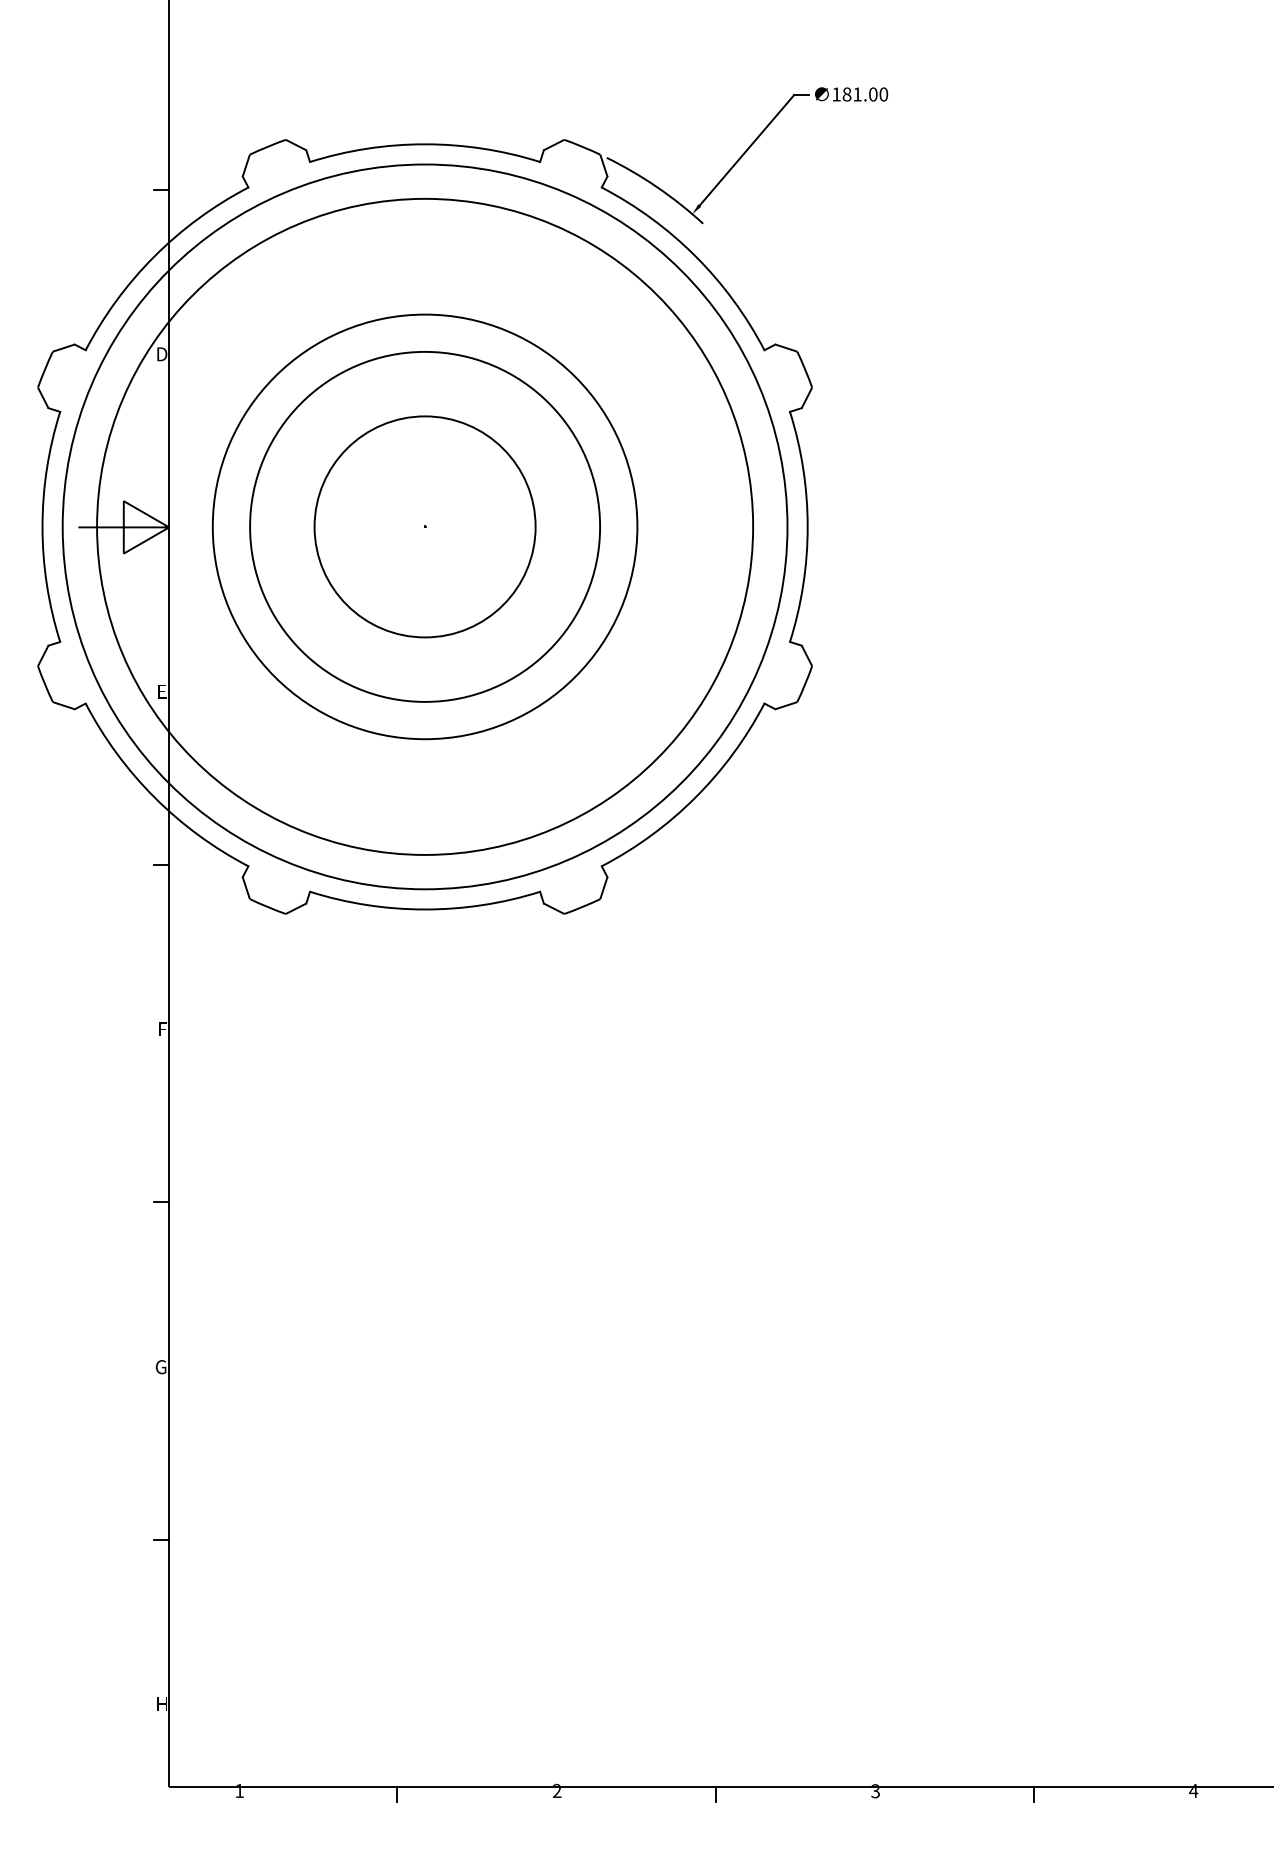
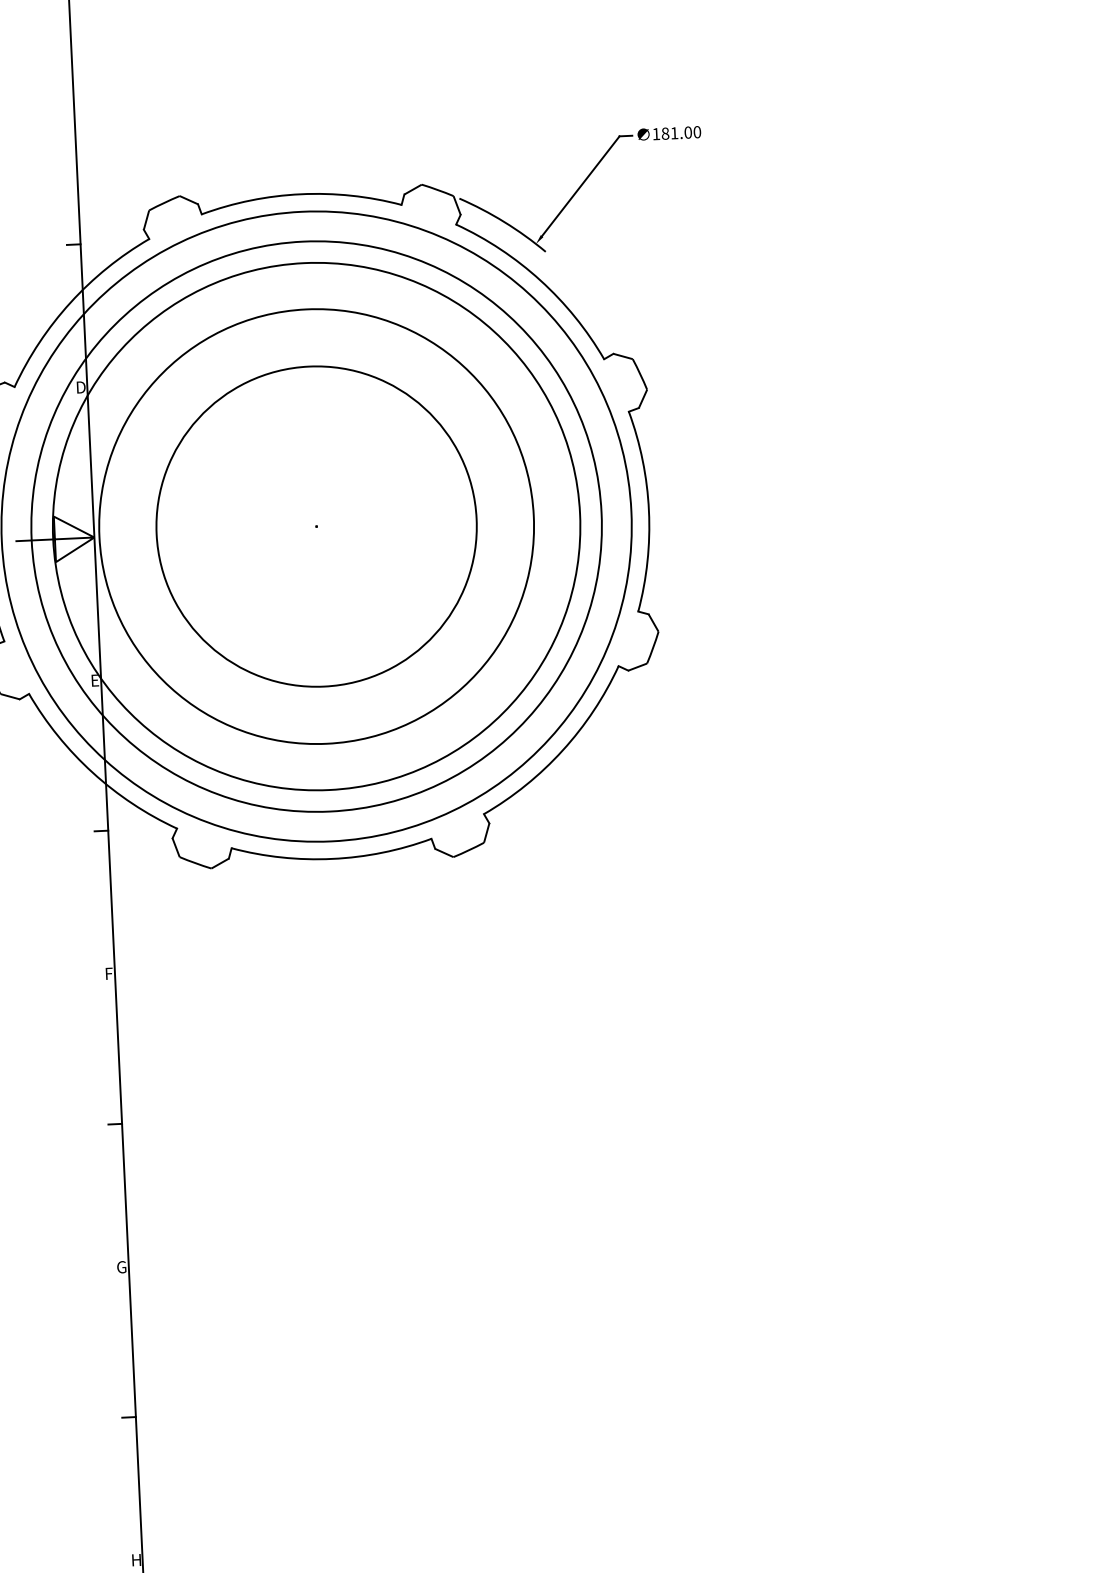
circle: (424, 526) -> (316, 526), size x1.43
circle: (424, 526) -> (316, 526), size x1.67
circle: (425, 526) -> (316, 526), size x1.43

